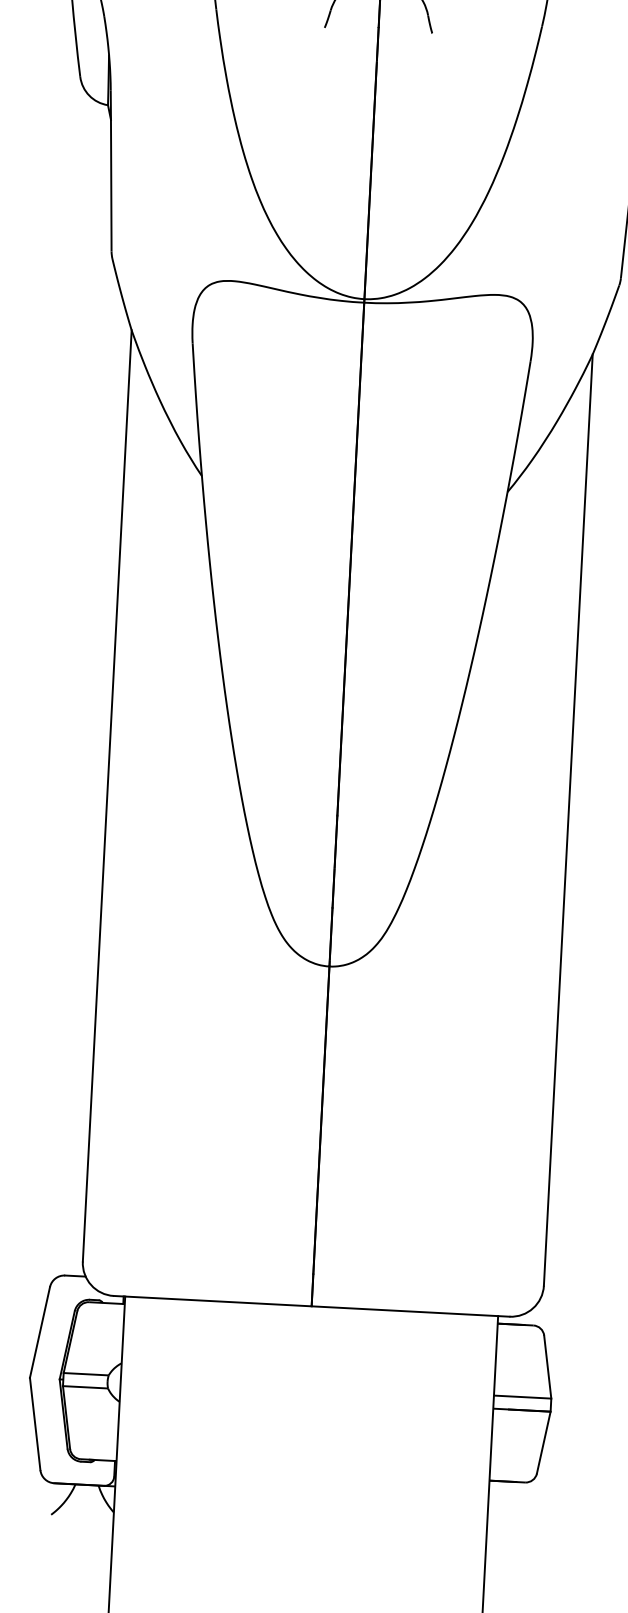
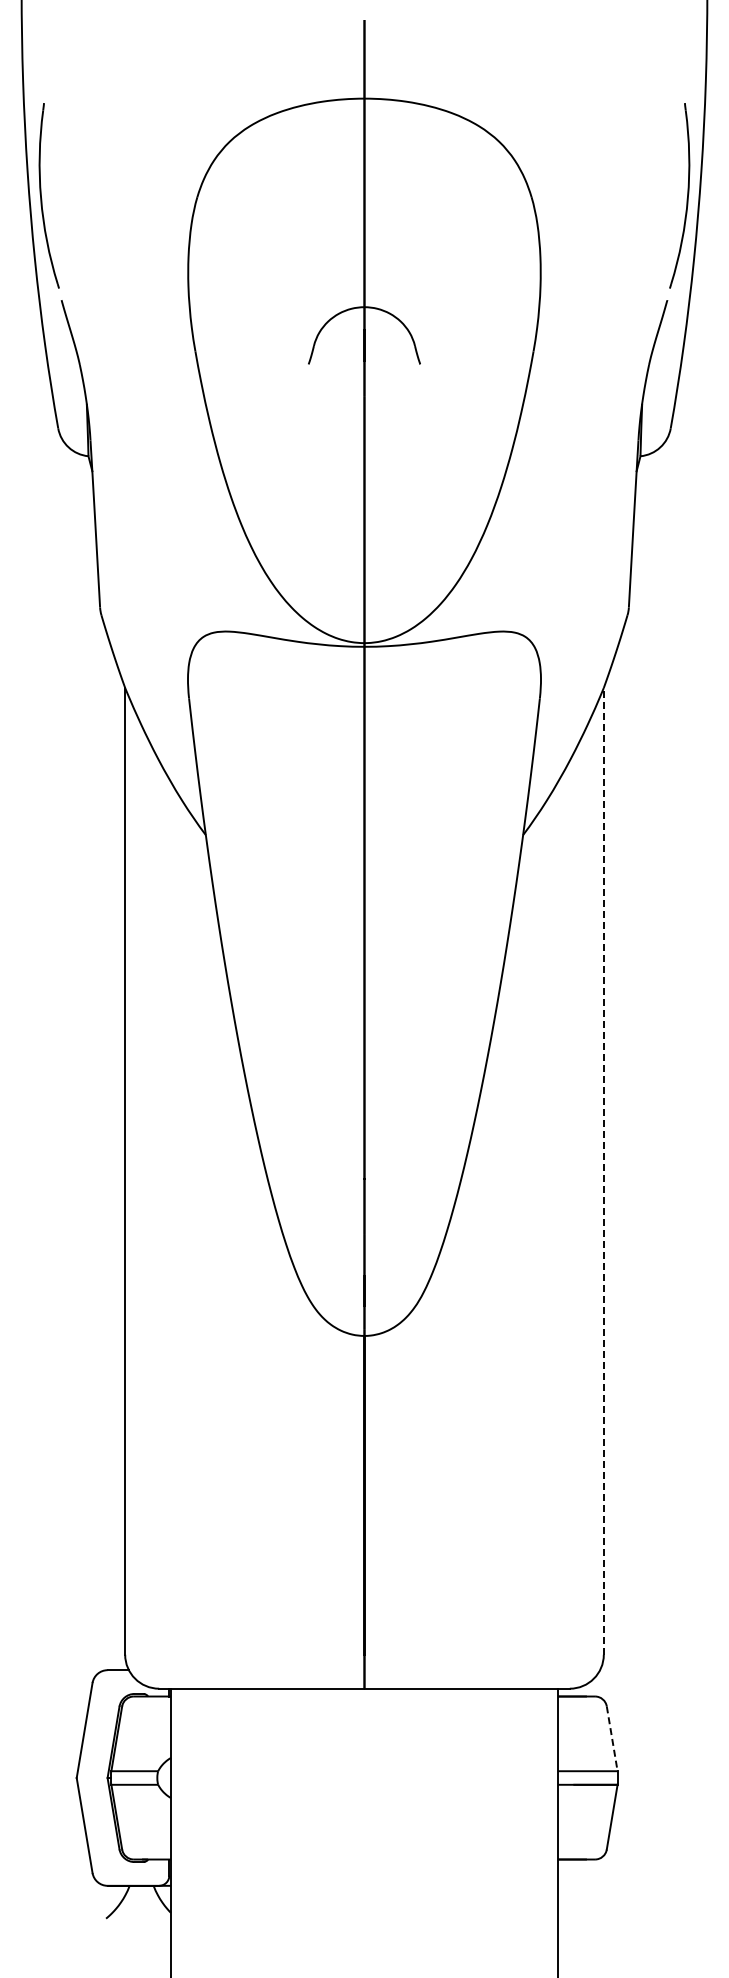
line: (568, 819) -> (603, 1170), solid -> dashed
line: (548, 1366) -> (612, 1738), solid -> dashed

